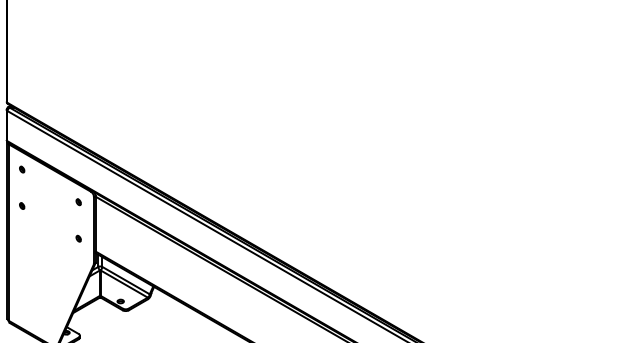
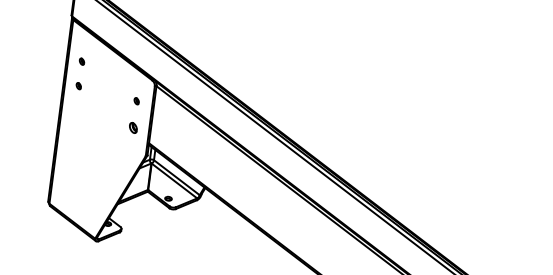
part: (22, 169) -> (82, 61), moved
part: (78, 202) -> (136, 101), moved
part: (78, 238) -> (133, 127), size x1.6

